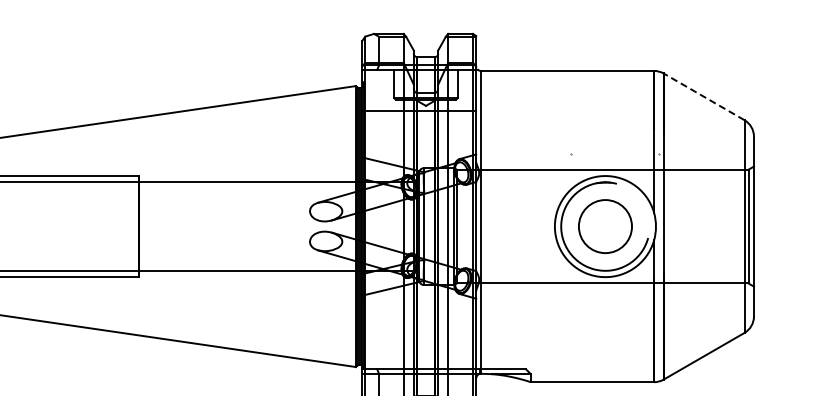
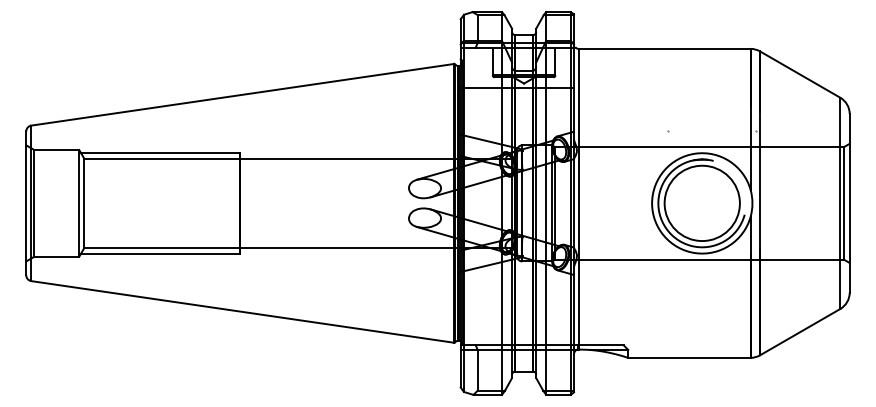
line: (703, 96) -> (799, 74), dashed -> solid
circle: (604, 226) -> (701, 203), size x1.43

